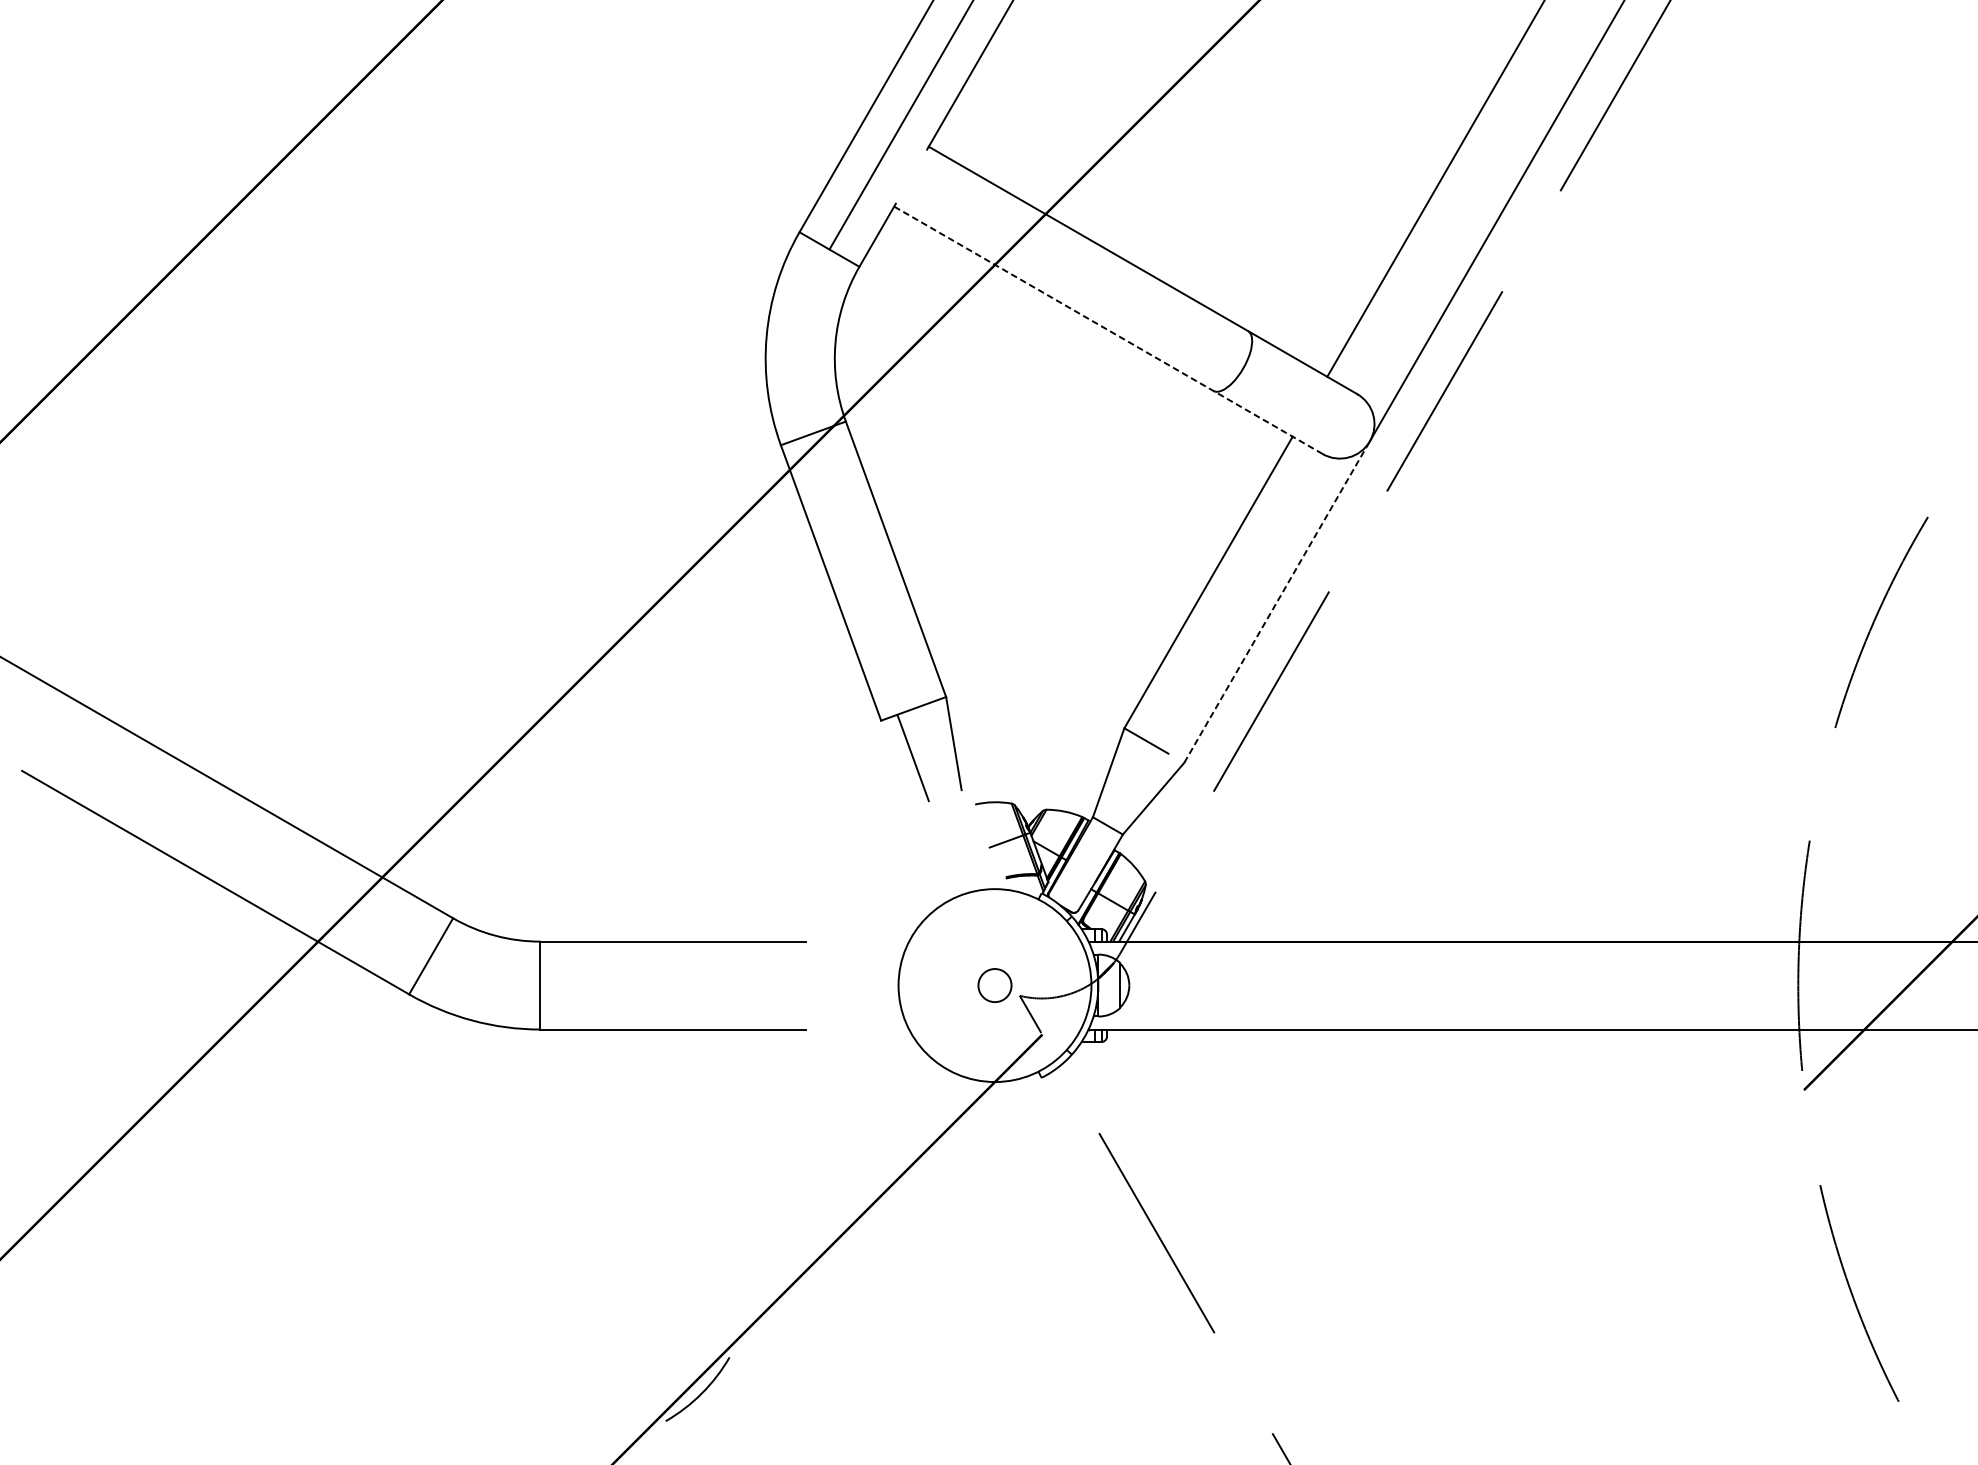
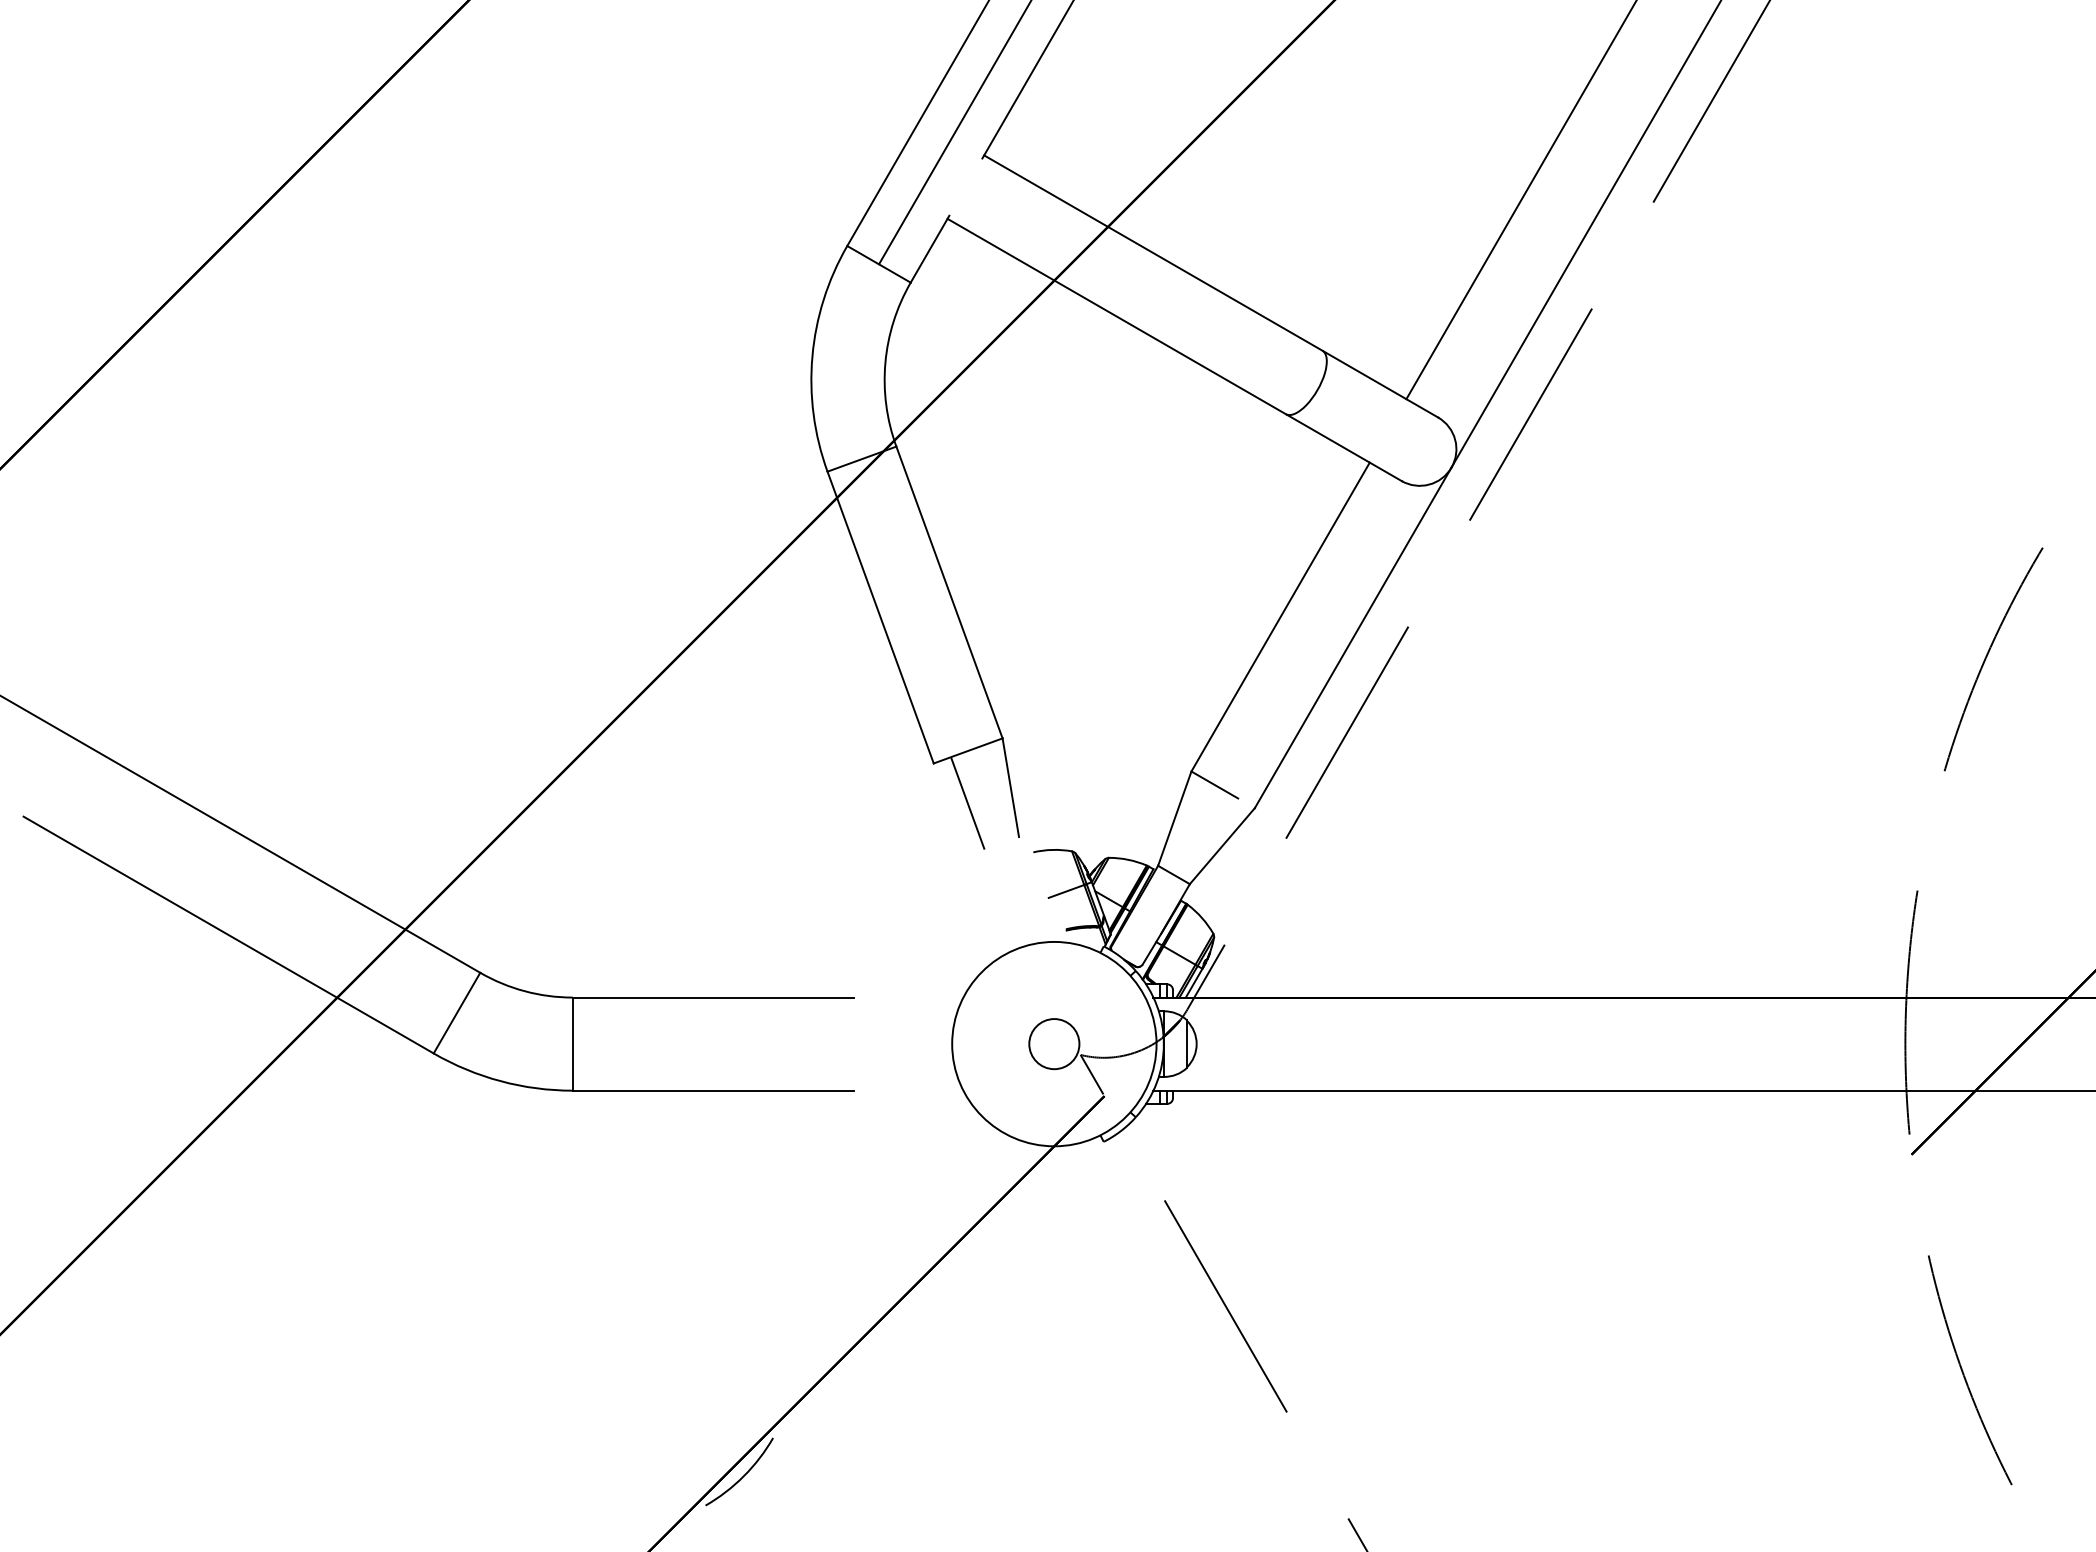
line: (1108, 329) -> (1174, 349), dashed -> solid
line: (1277, 601) -> (1353, 637), dashed -> solid
circle: (995, 985) -> (1054, 1044), size x1.43

